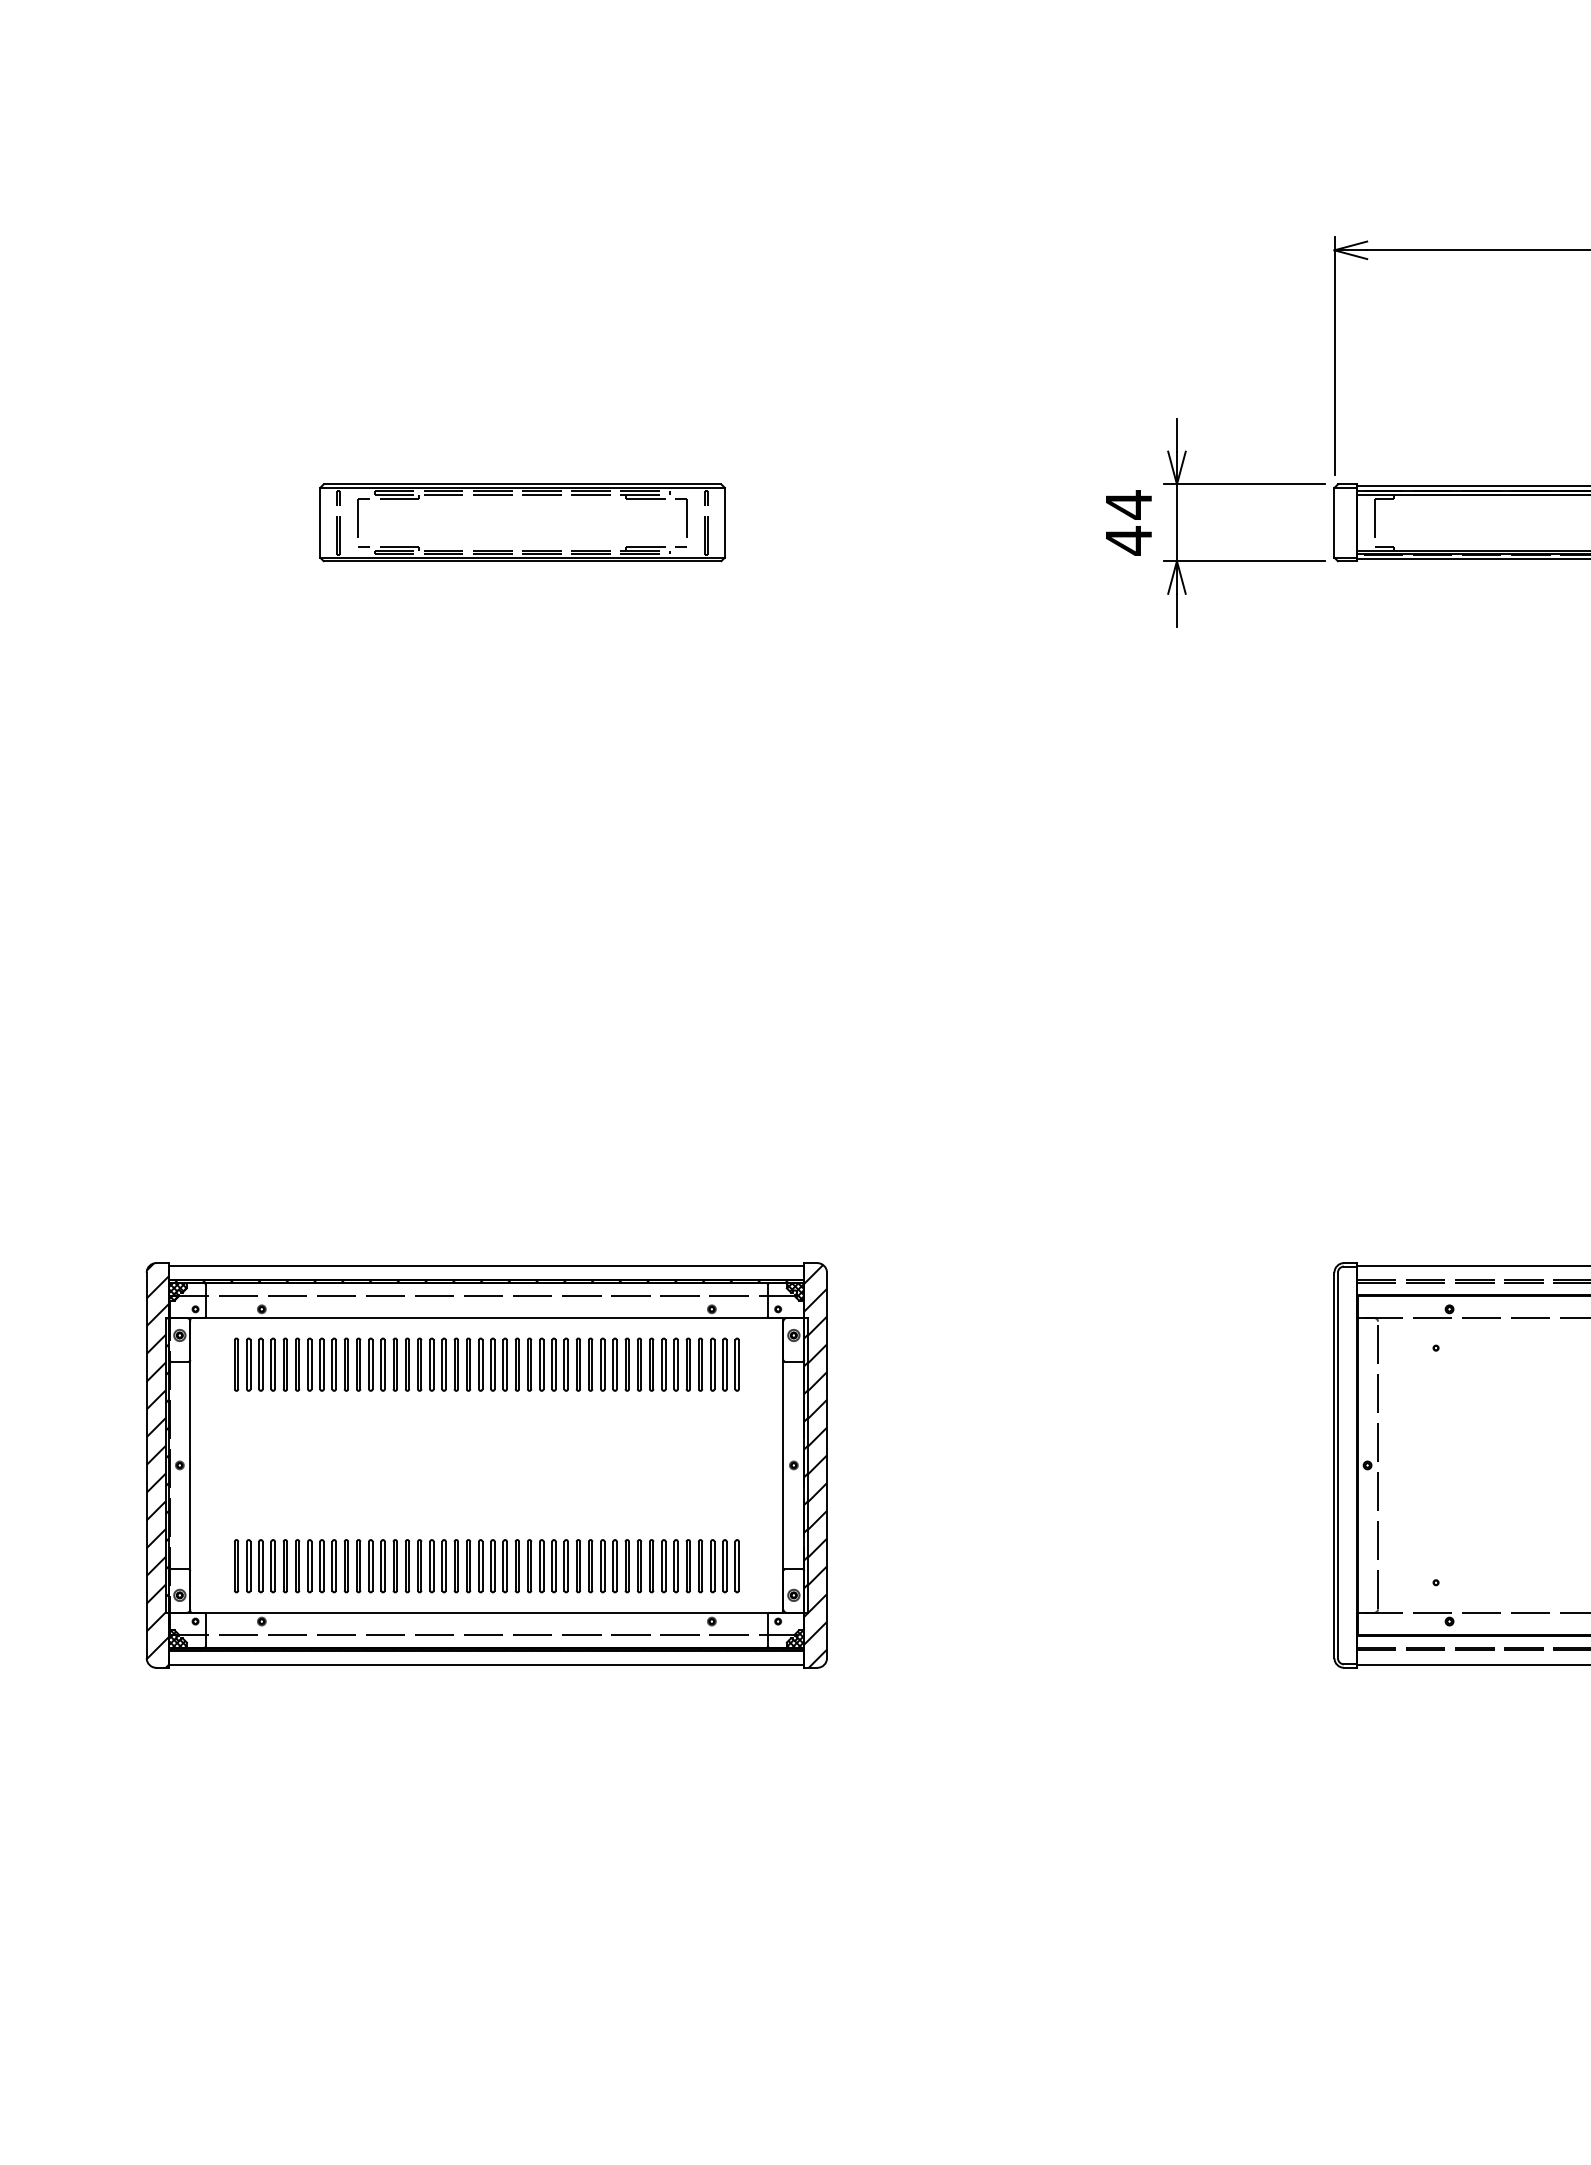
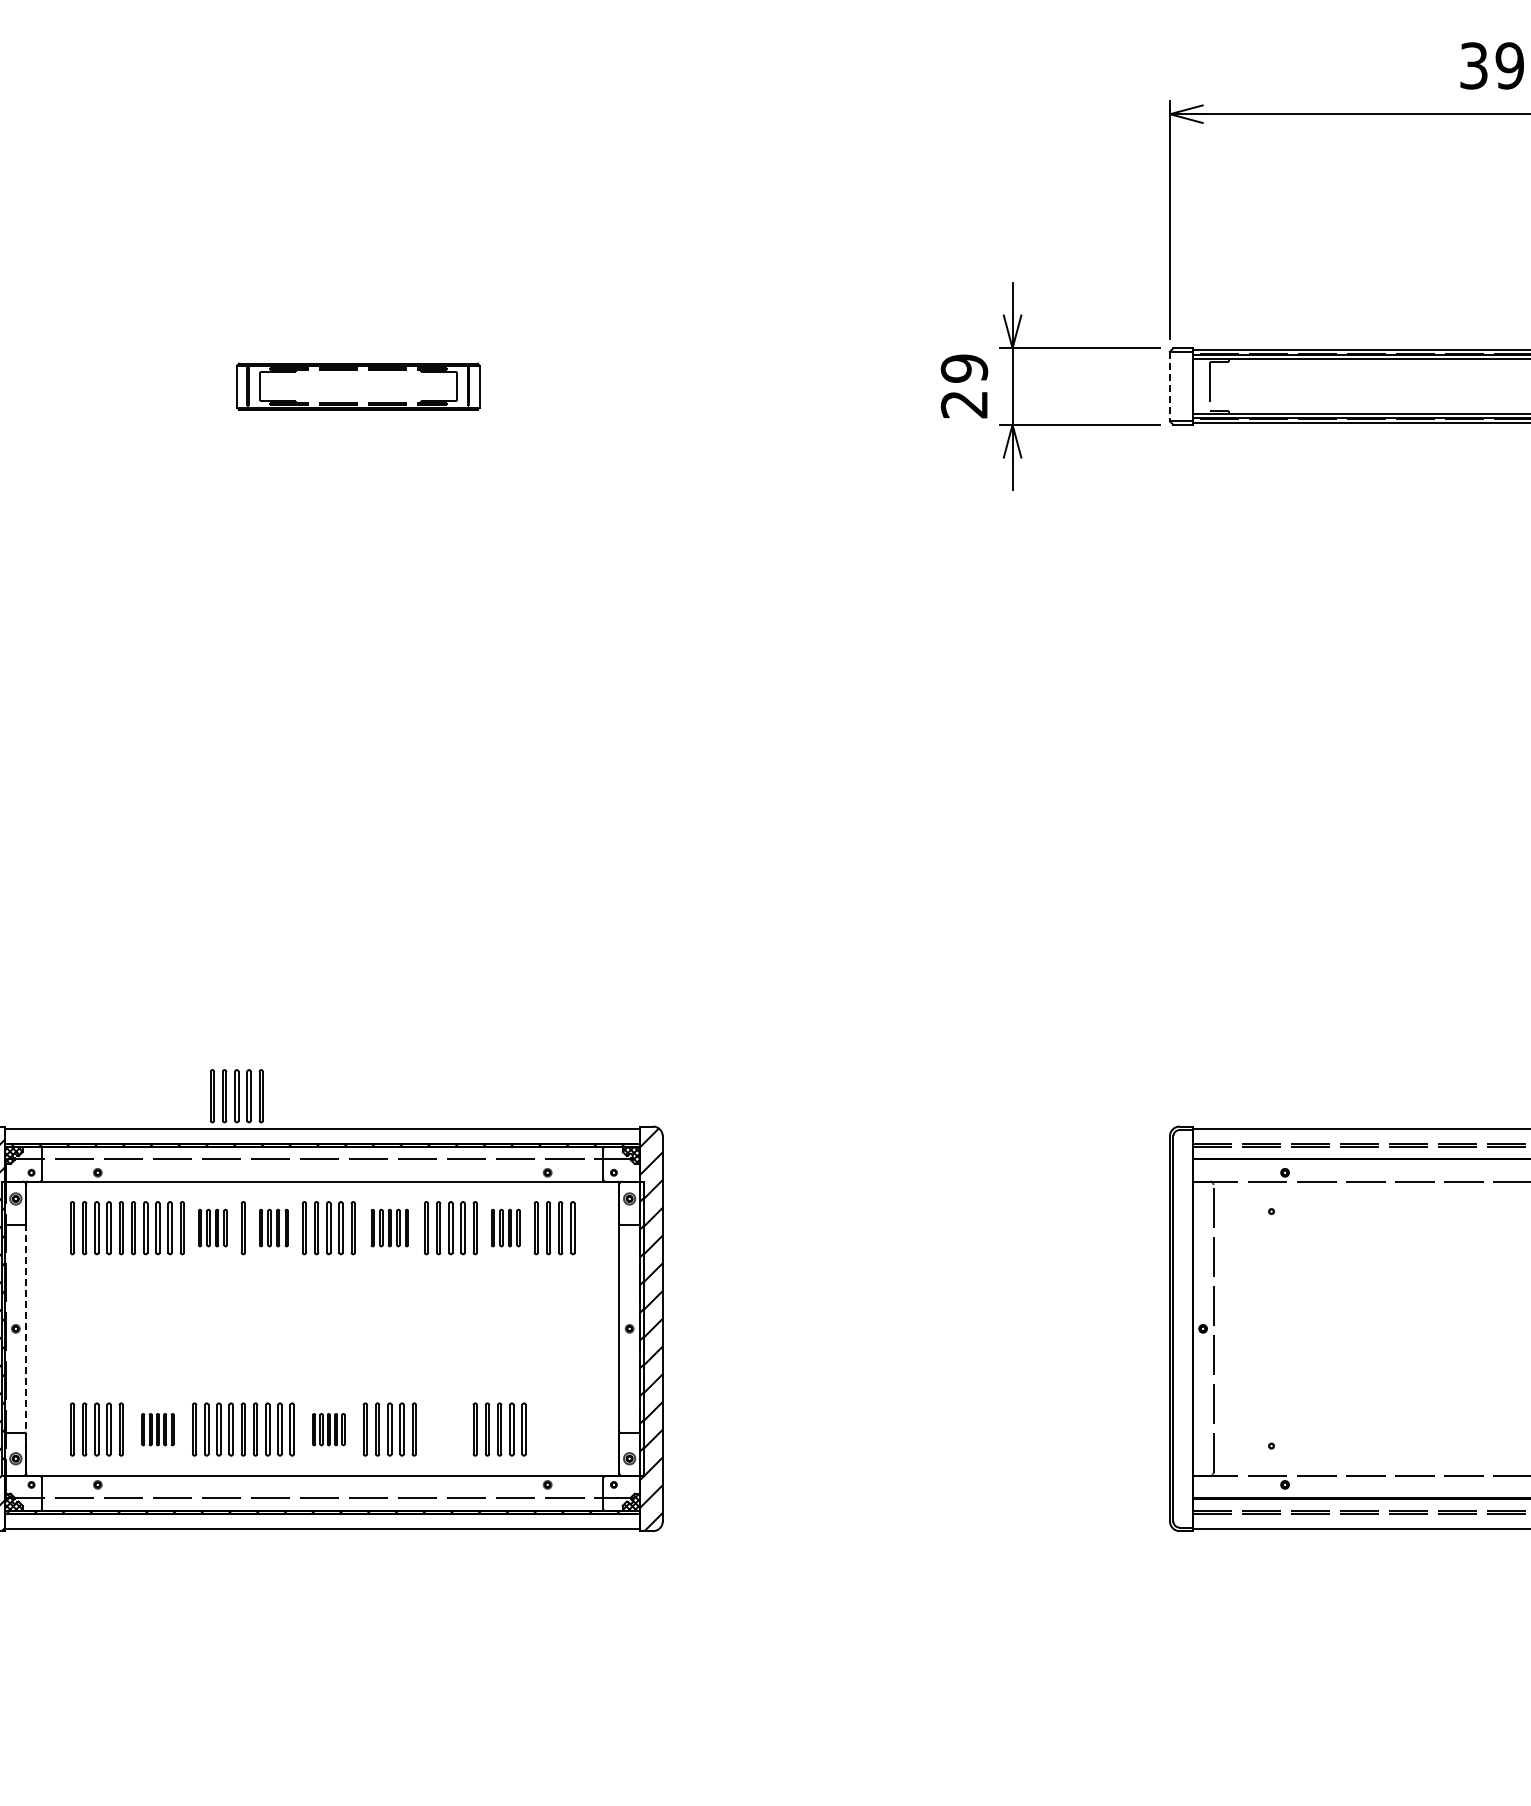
part: (522, 522) -> (358, 386), size x0.6
text: (1128, 522) -> (964, 386), 44 -> 29
line: (1334, 522) -> (1170, 386), solid -> dashed
part: (400, 1232) -> (236, 1095), added
part: (376, 1364) -> (212, 1227), size x0.7
part: (437, 1364) -> (273, 1227), size x0.7
part: (553, 1364) -> (389, 1227), size x0.7
part: (669, 1364) -> (505, 1227), size x0.7
line: (190, 1465) -> (26, 1328), solid -> dashed
part: (321, 1566) -> (157, 1429), size x0.6
part: (492, 1566) -> (328, 1429), size x0.6
part: (608, 1566) -> (444, 1429), removed
part: (718, 1566) -> (554, 1429), removed

